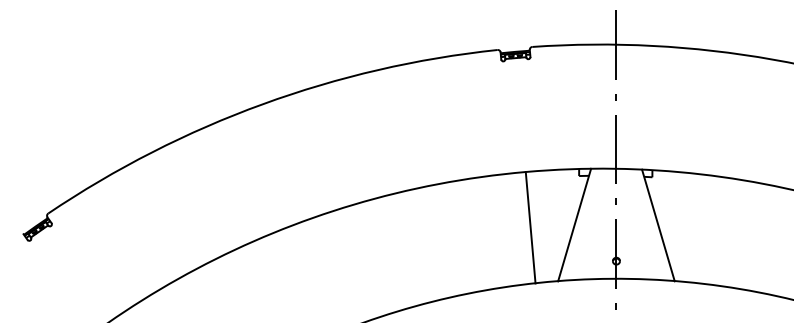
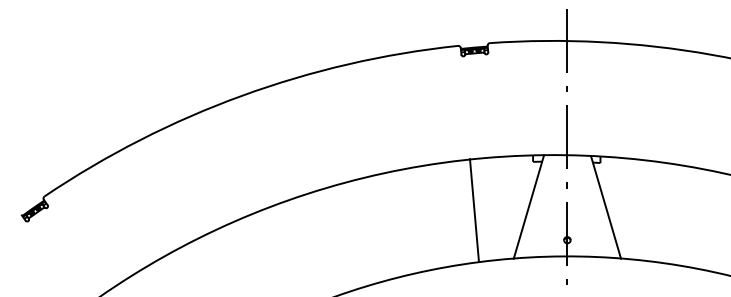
line: (529, 227) -> (473, 210), moved

